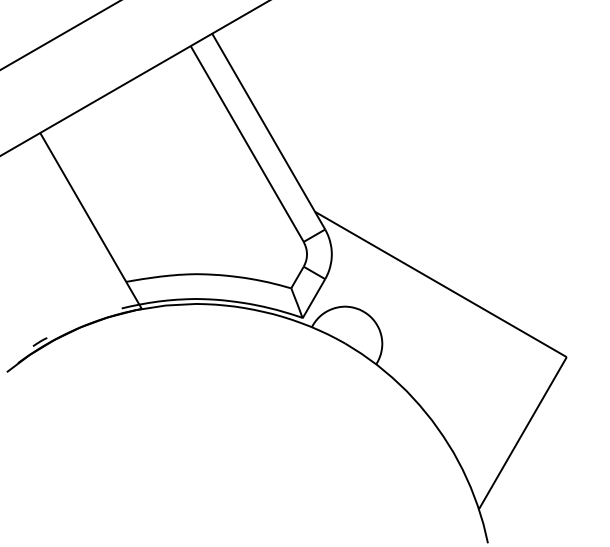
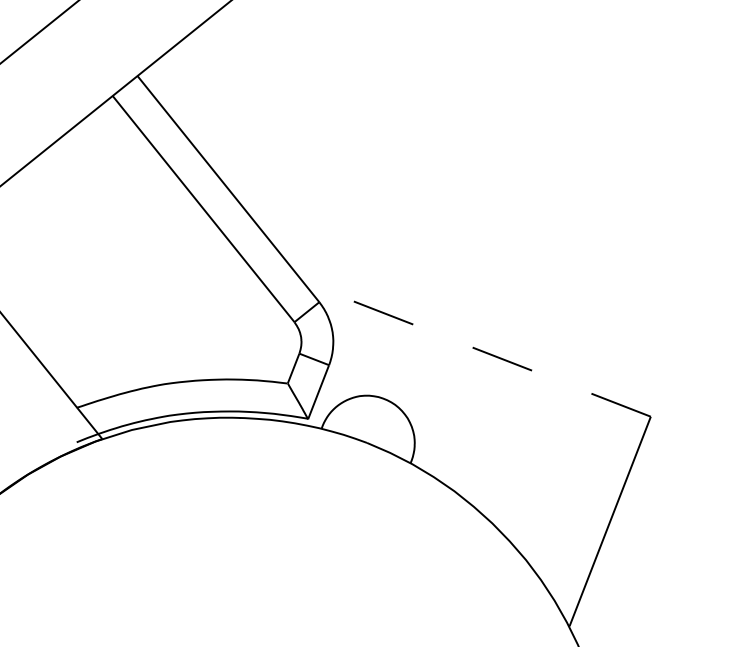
line: (440, 284) -> (476, 349), solid -> dashed

